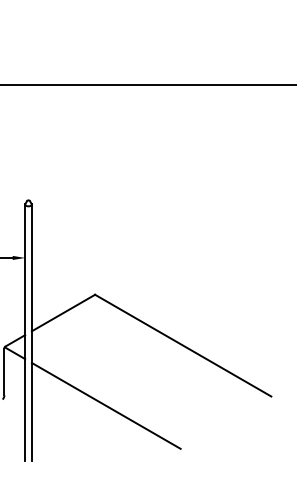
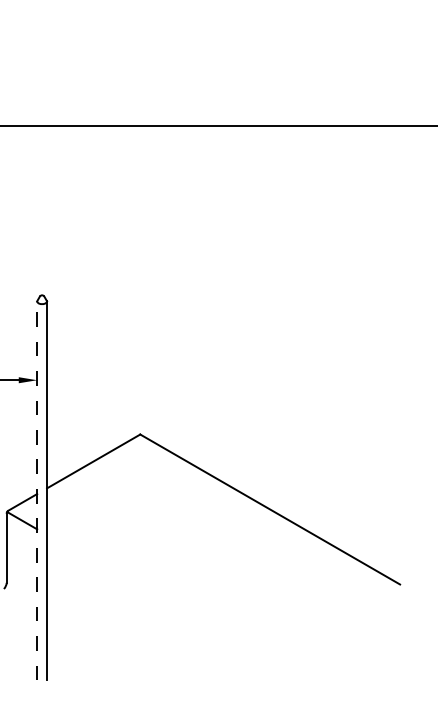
line: (25, 332) -> (37, 490), solid -> dashed
line: (105, 405) -> (155, 597), removed

